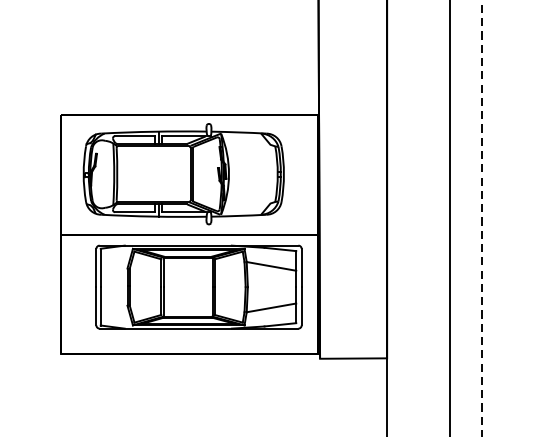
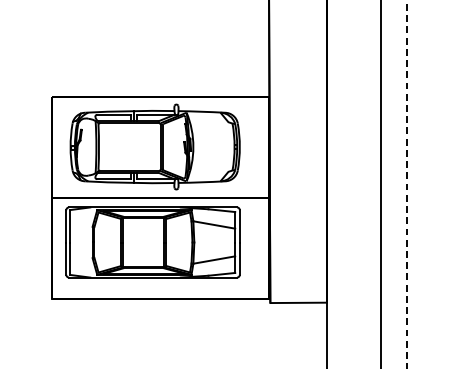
part: (198, 287) -> (152, 242), moved

